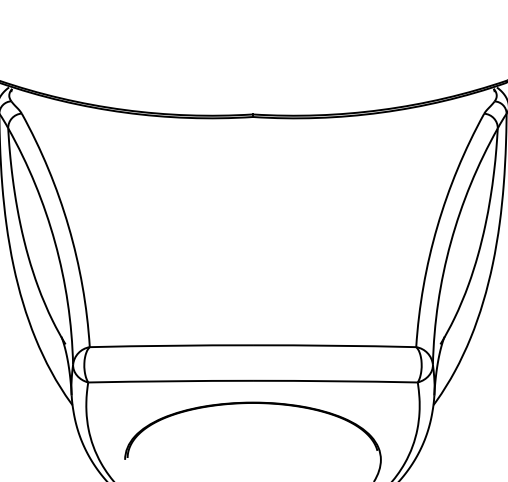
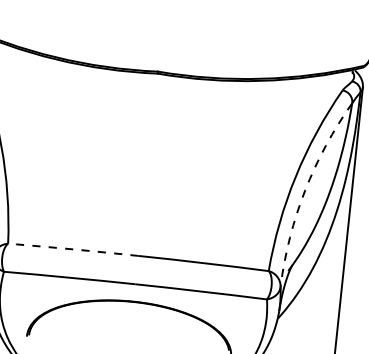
arc: (450, 242) -> (304, 190), solid -> dashed
arc: (171, 345) -> (73, 249), solid -> dashed

